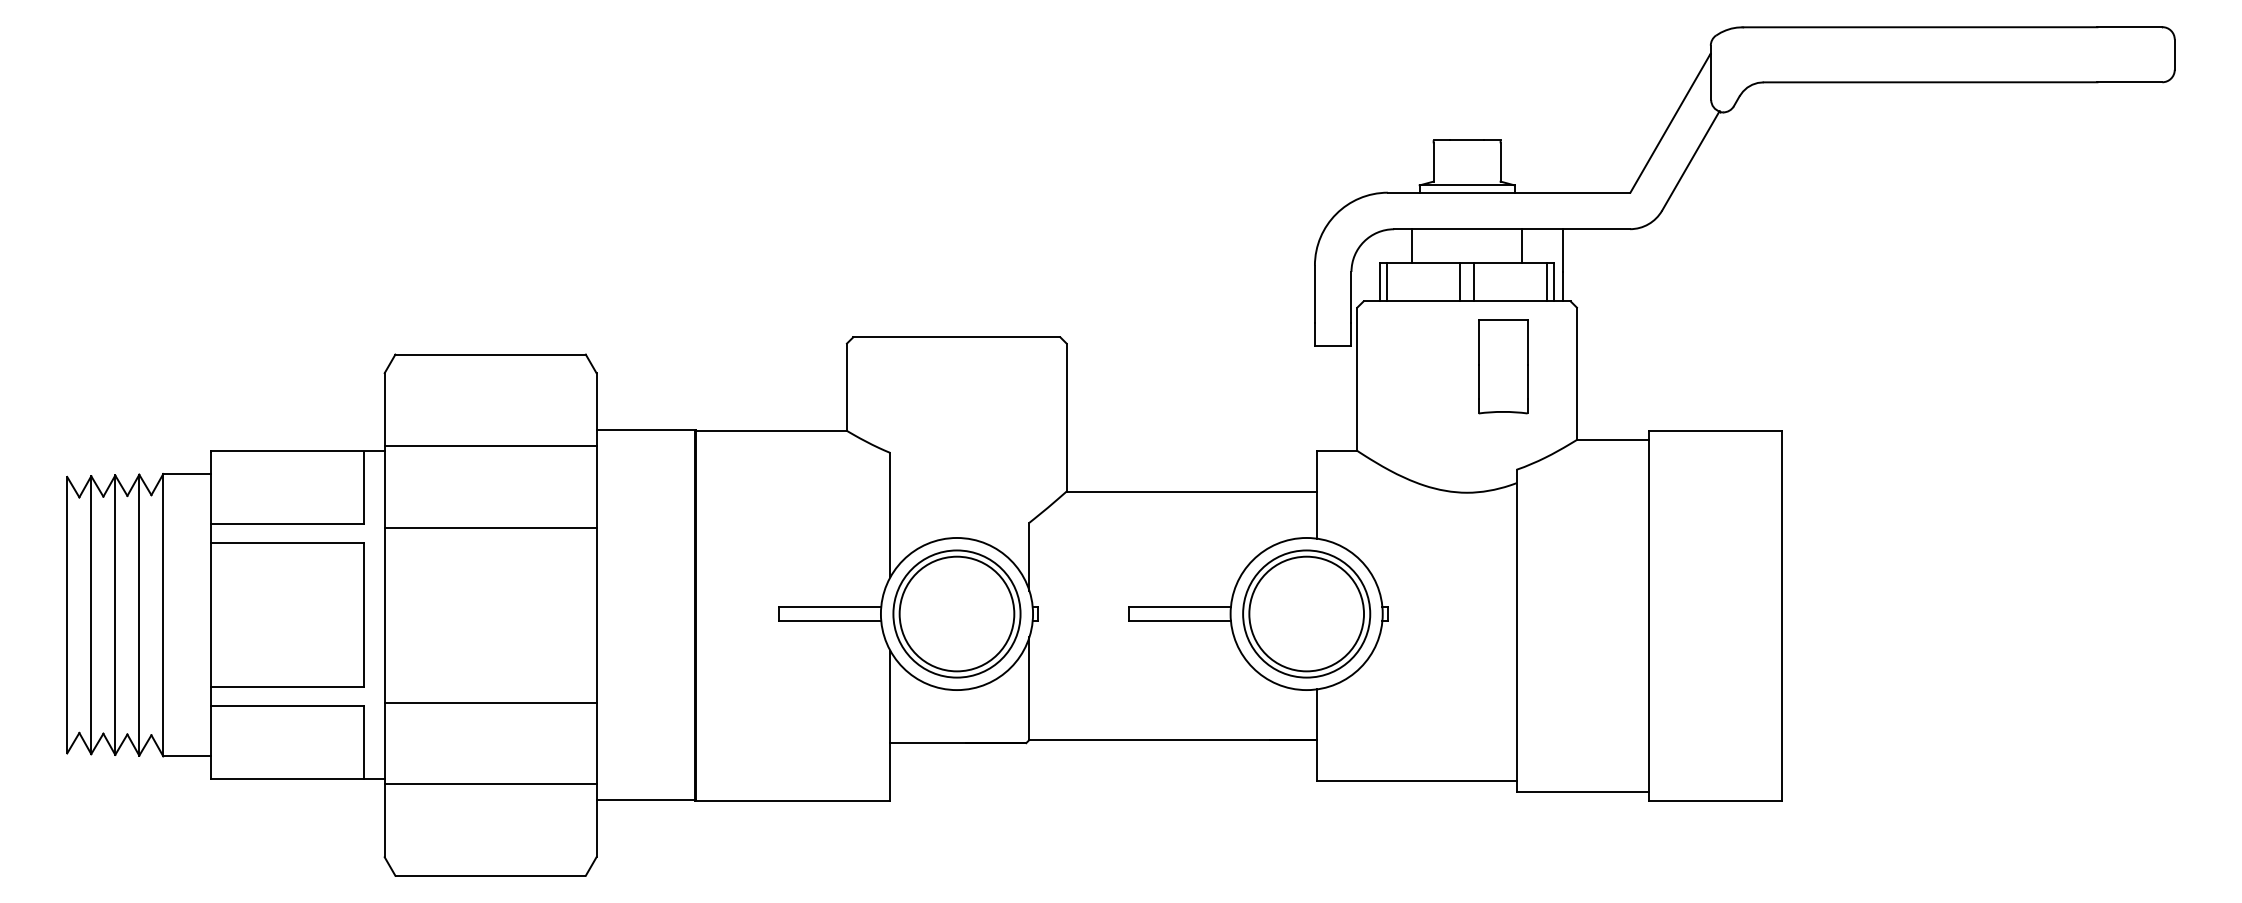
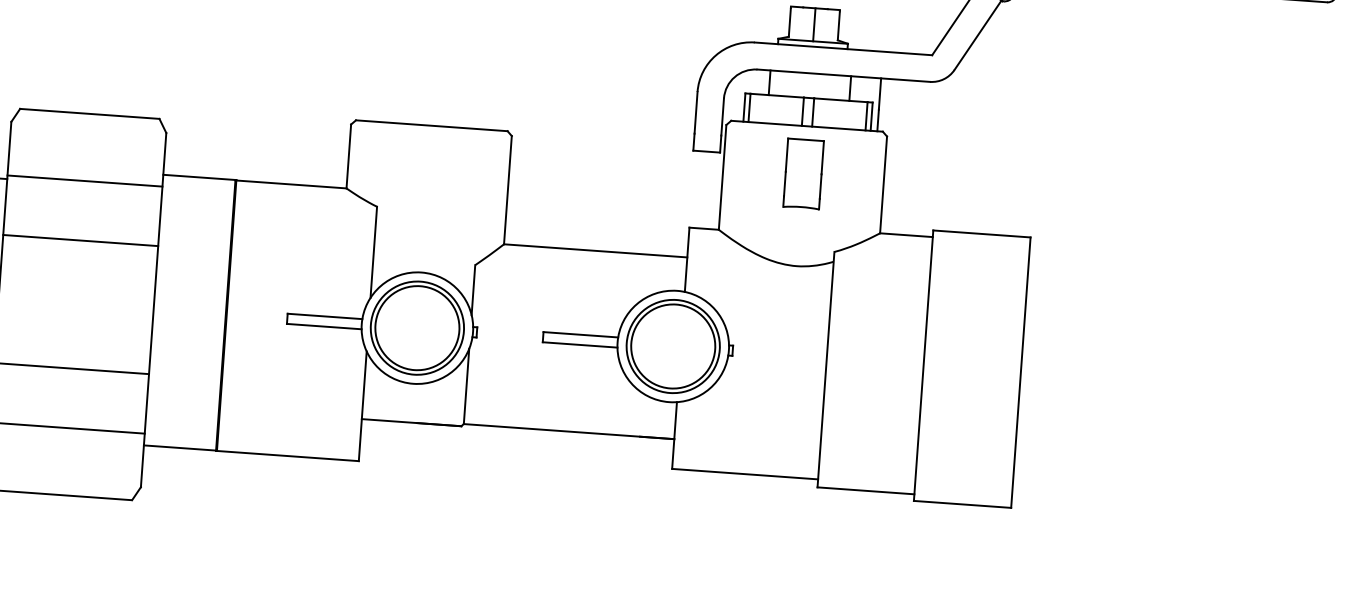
line: (1467, 162) -> (814, 24), added
part: (1503, 366) -> (803, 173), moved

